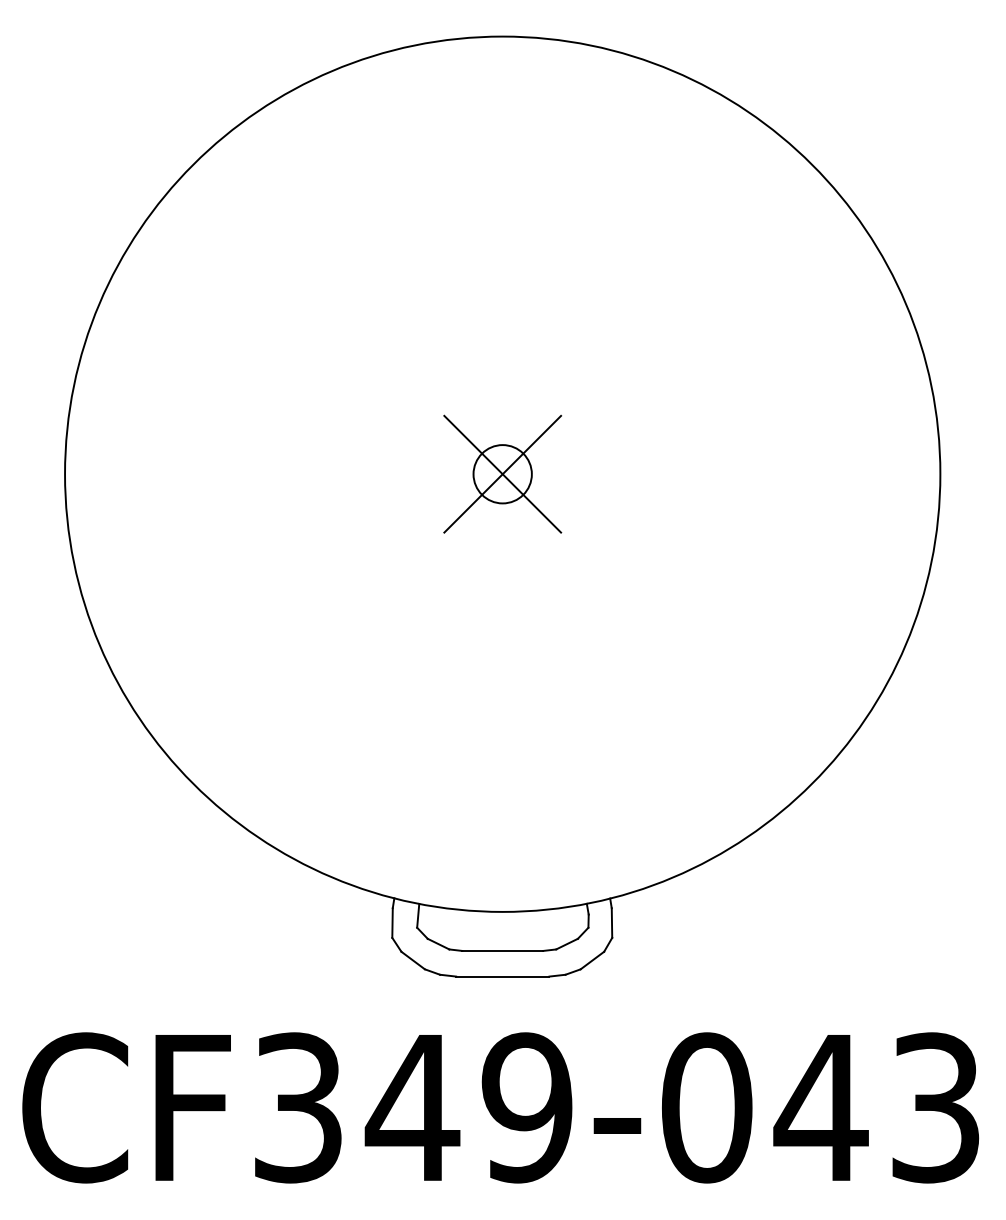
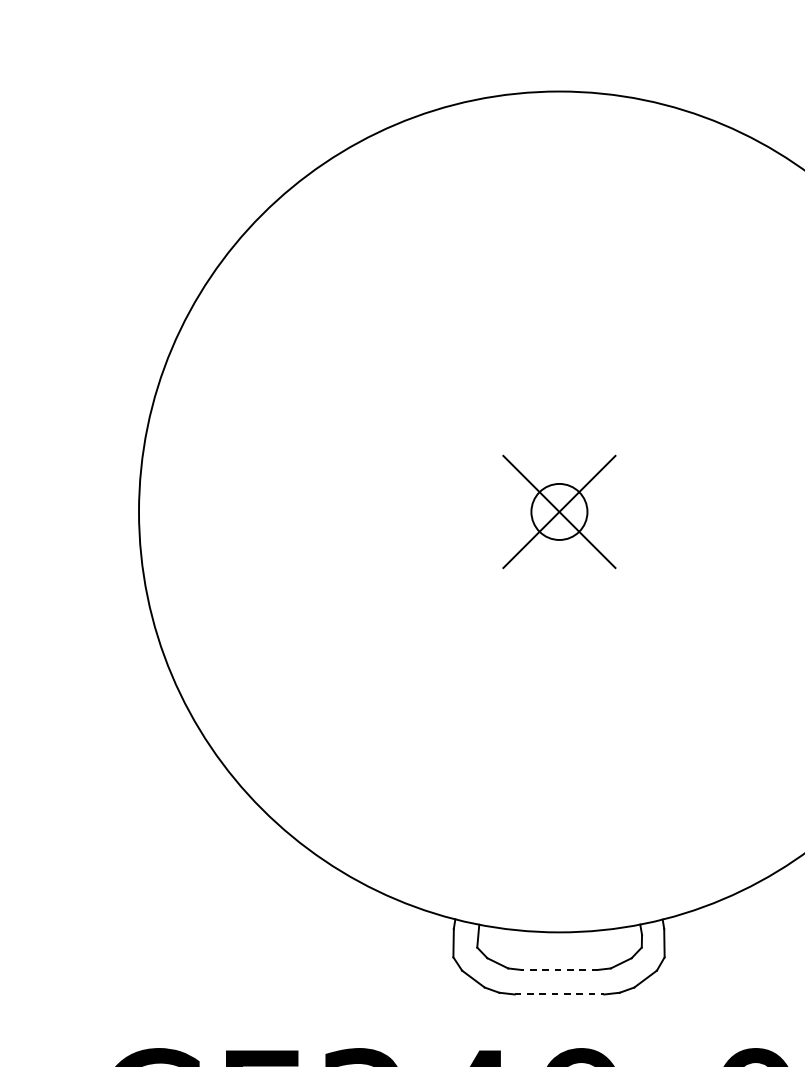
line: (502, 950) -> (559, 969), solid -> dashed
line: (502, 976) -> (559, 994), solid -> dashed

